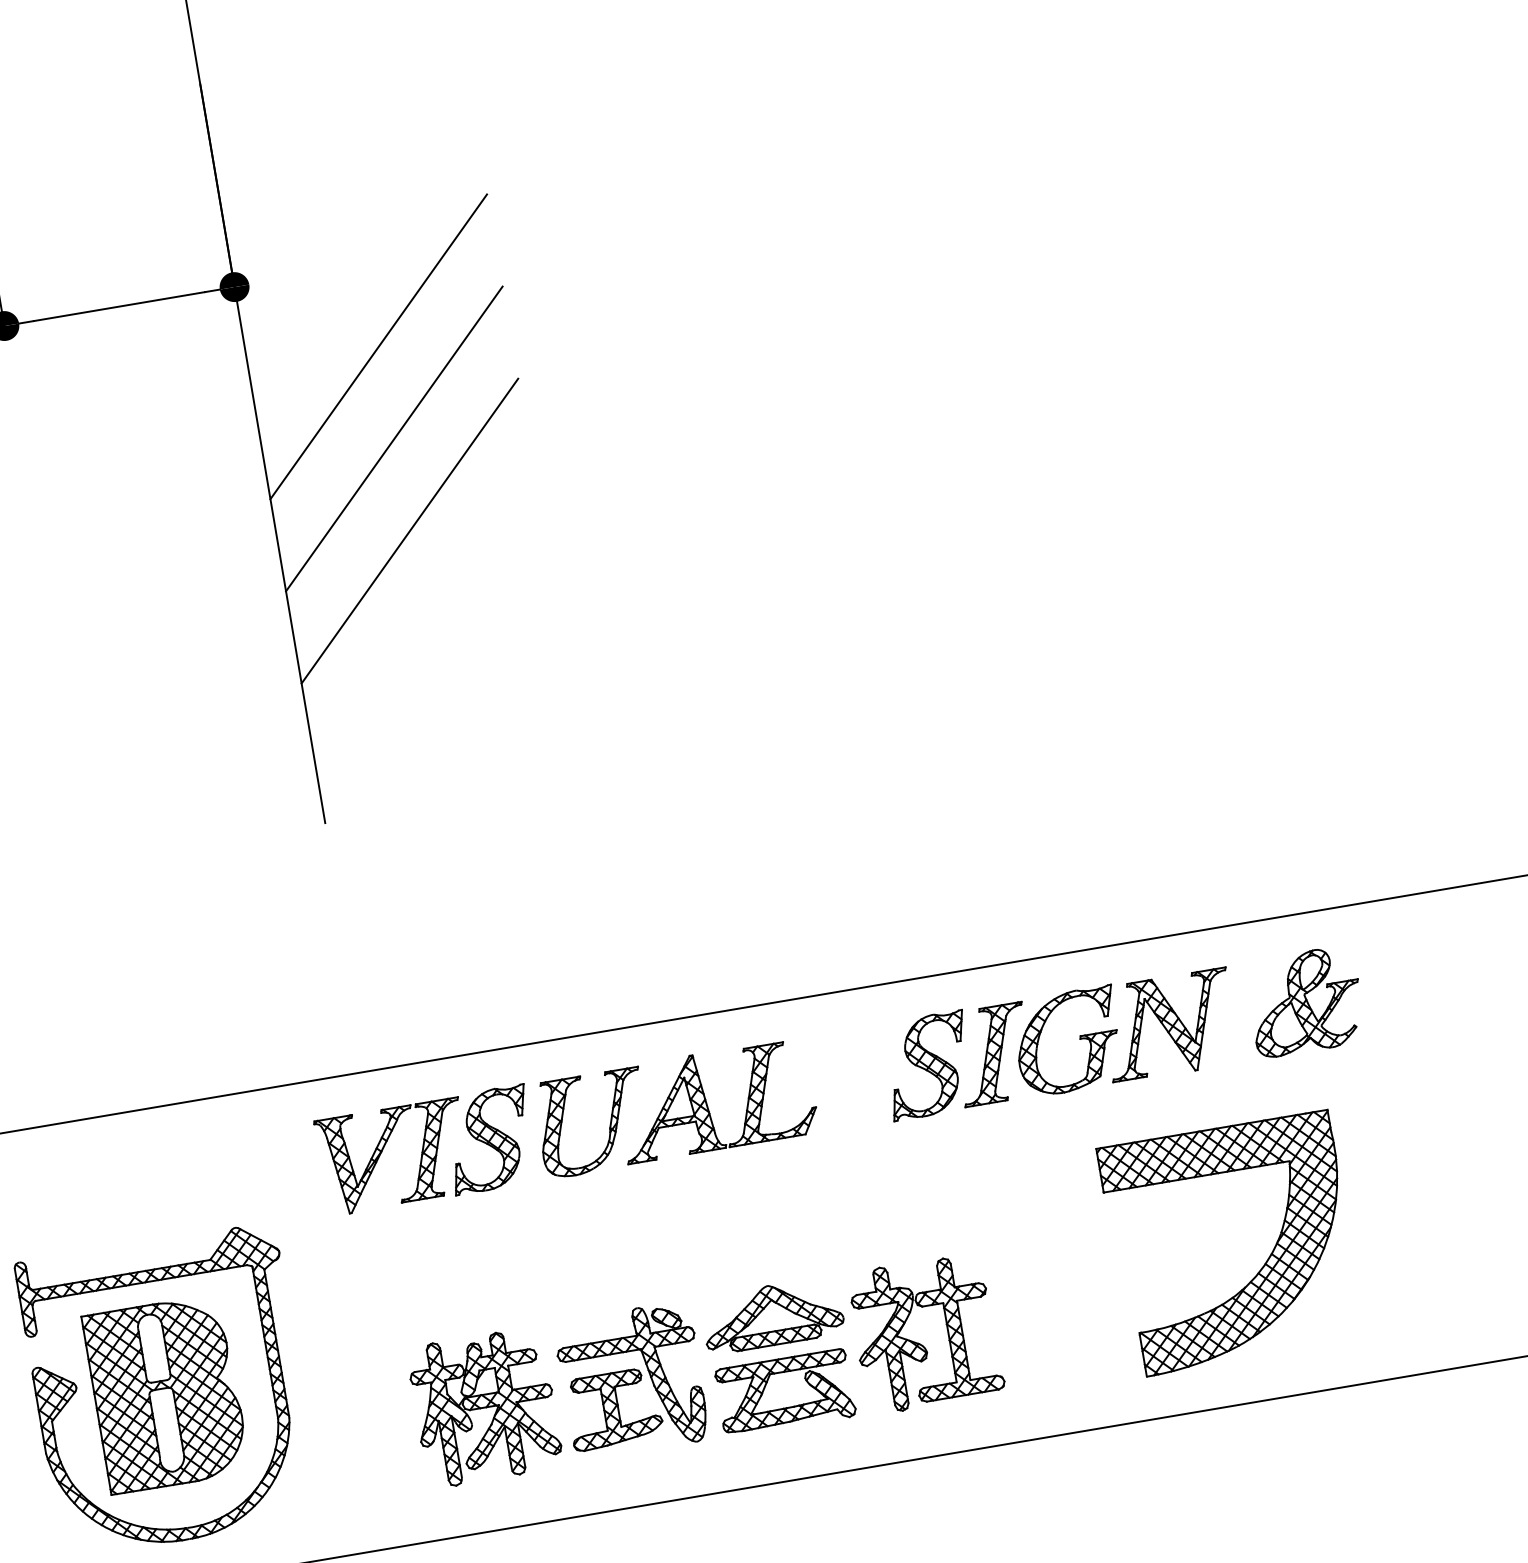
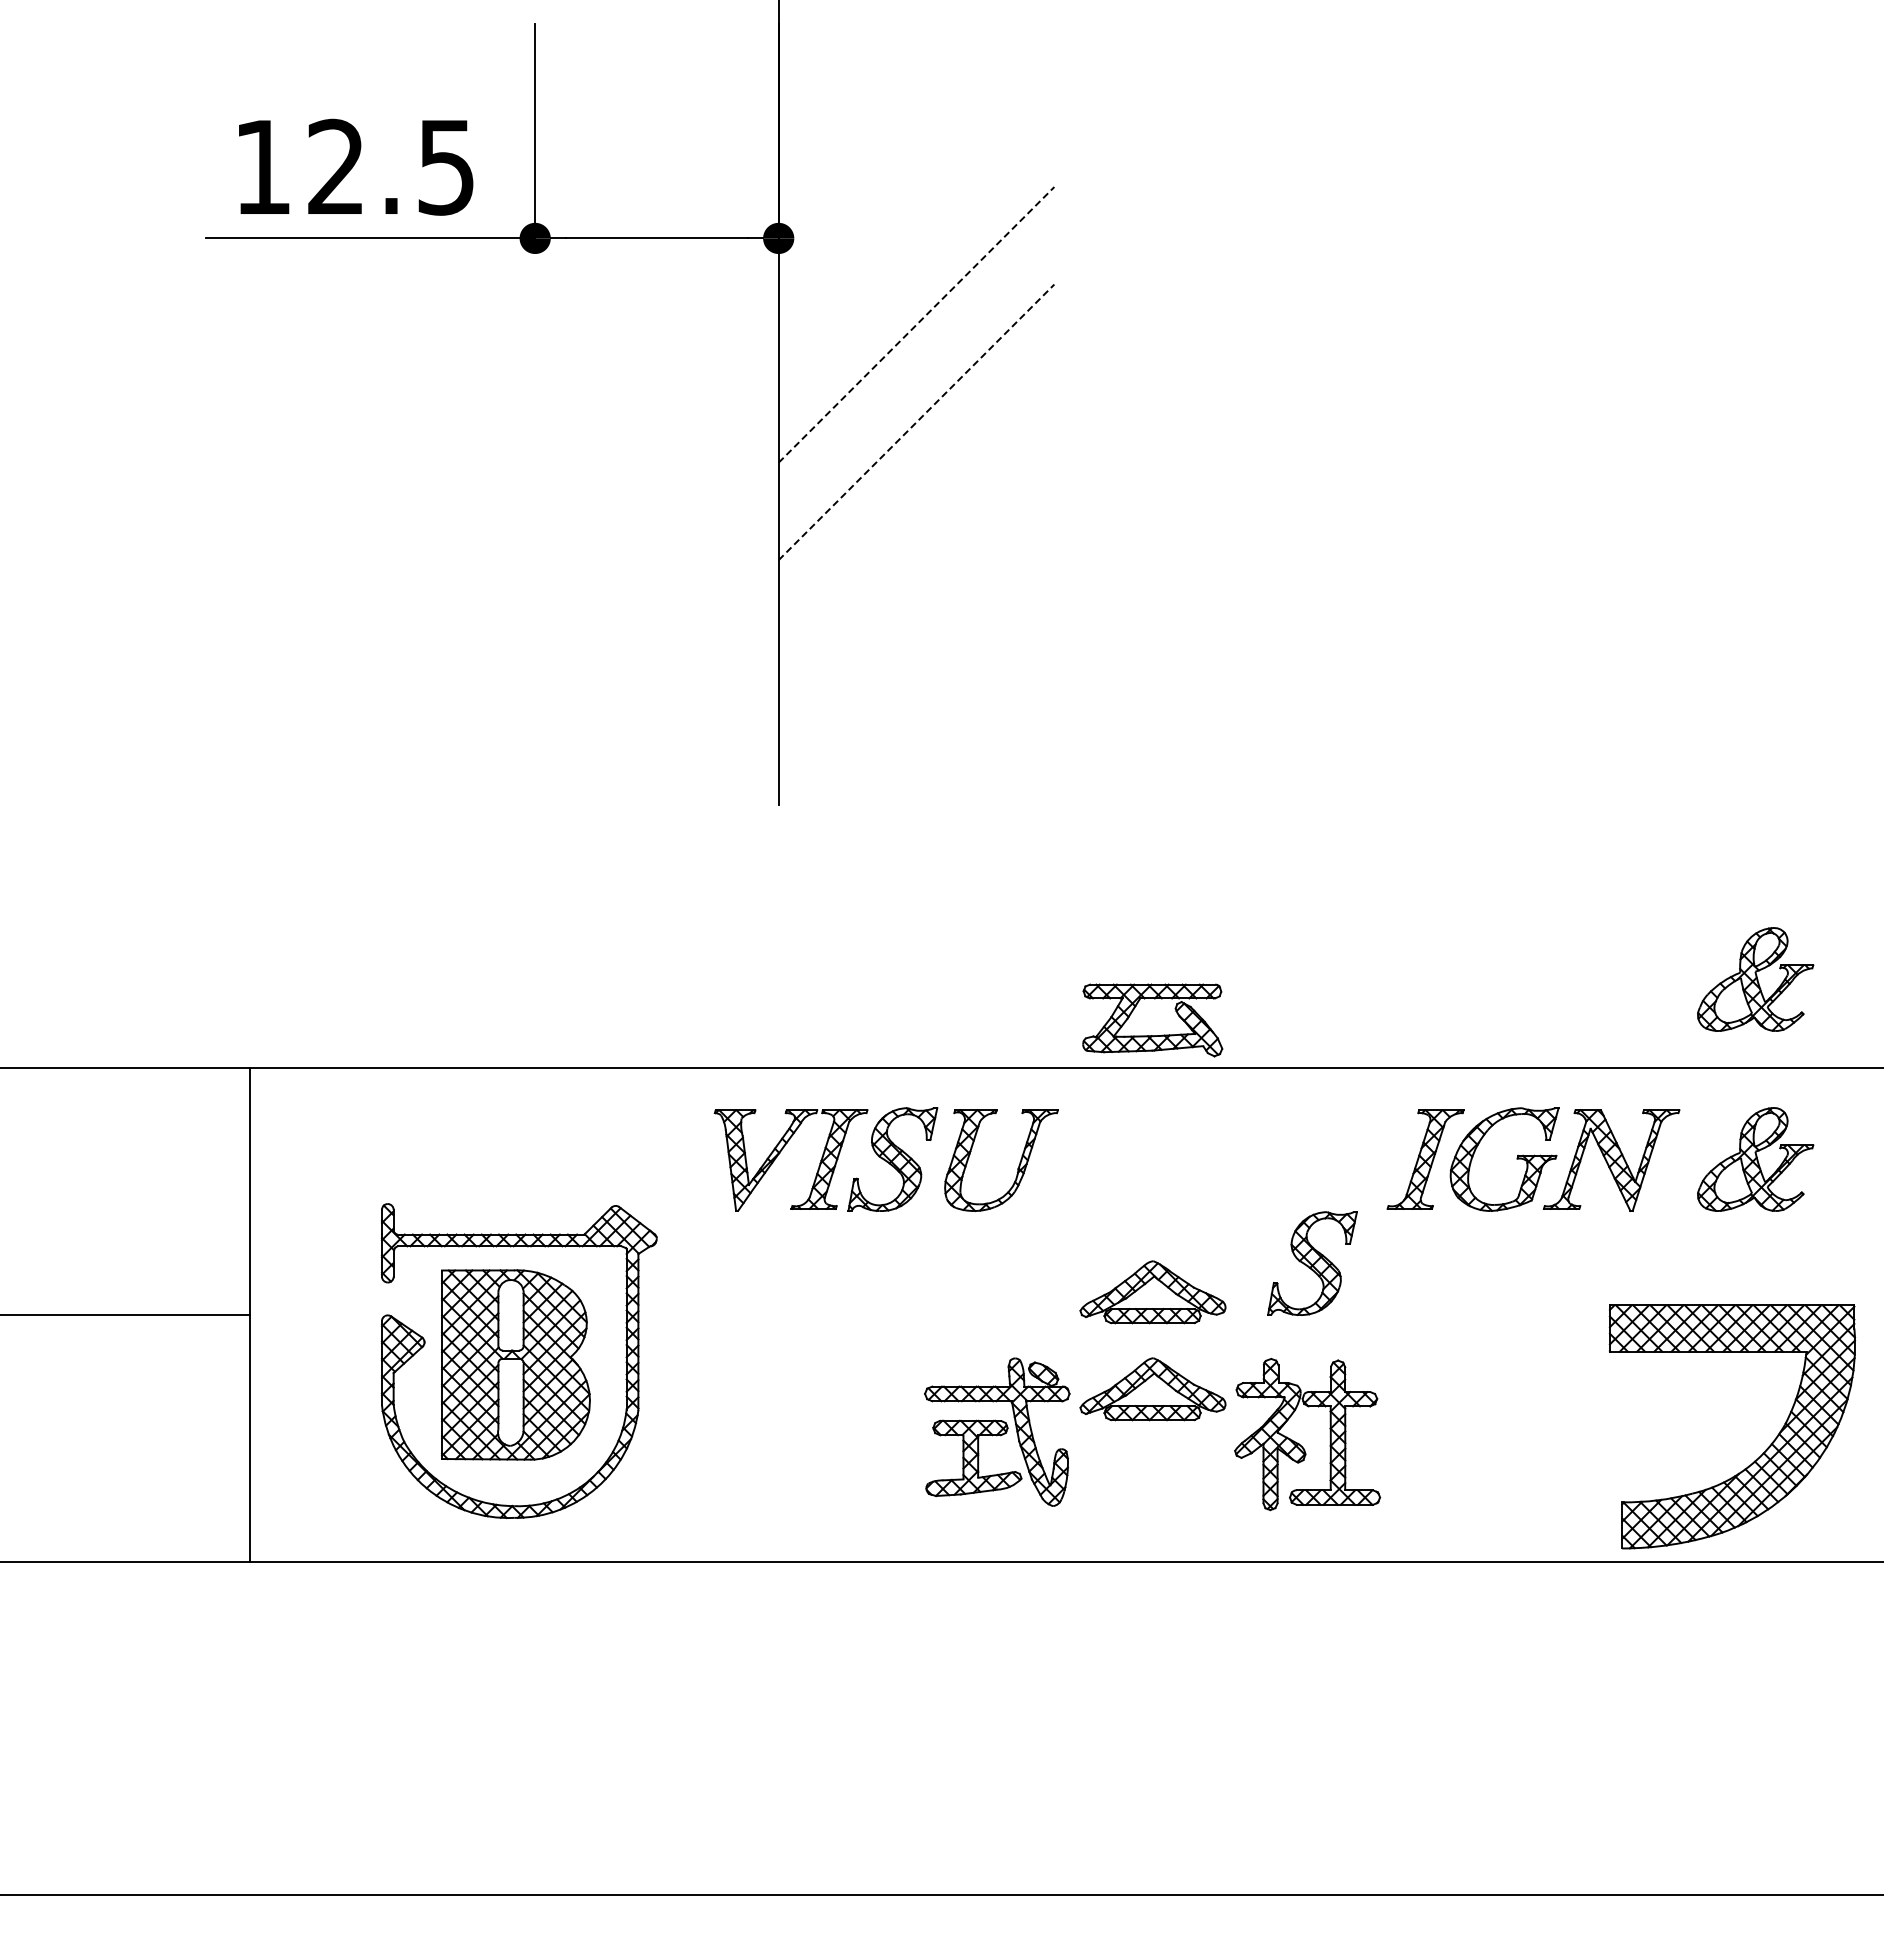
line: (378, 346) -> (916, 324), solid -> dashed
line: (394, 439) -> (916, 422), solid -> dashed
line: (409, 530) -> (916, 519), removed
part: (1276, 831) -> (1755, 979), added
part: (928, 1065) -> (1312, 1263), moved
part: (708, 1105) -> (1123, 1162), removed
part: (756, 1223) -> (1152, 1292), added
part: (1266, 1260) -> (1765, 1449), moved
part: (485, 1407) -> (841, 1434), removed
part: (787, 1407) -> (1152, 1035), moved

